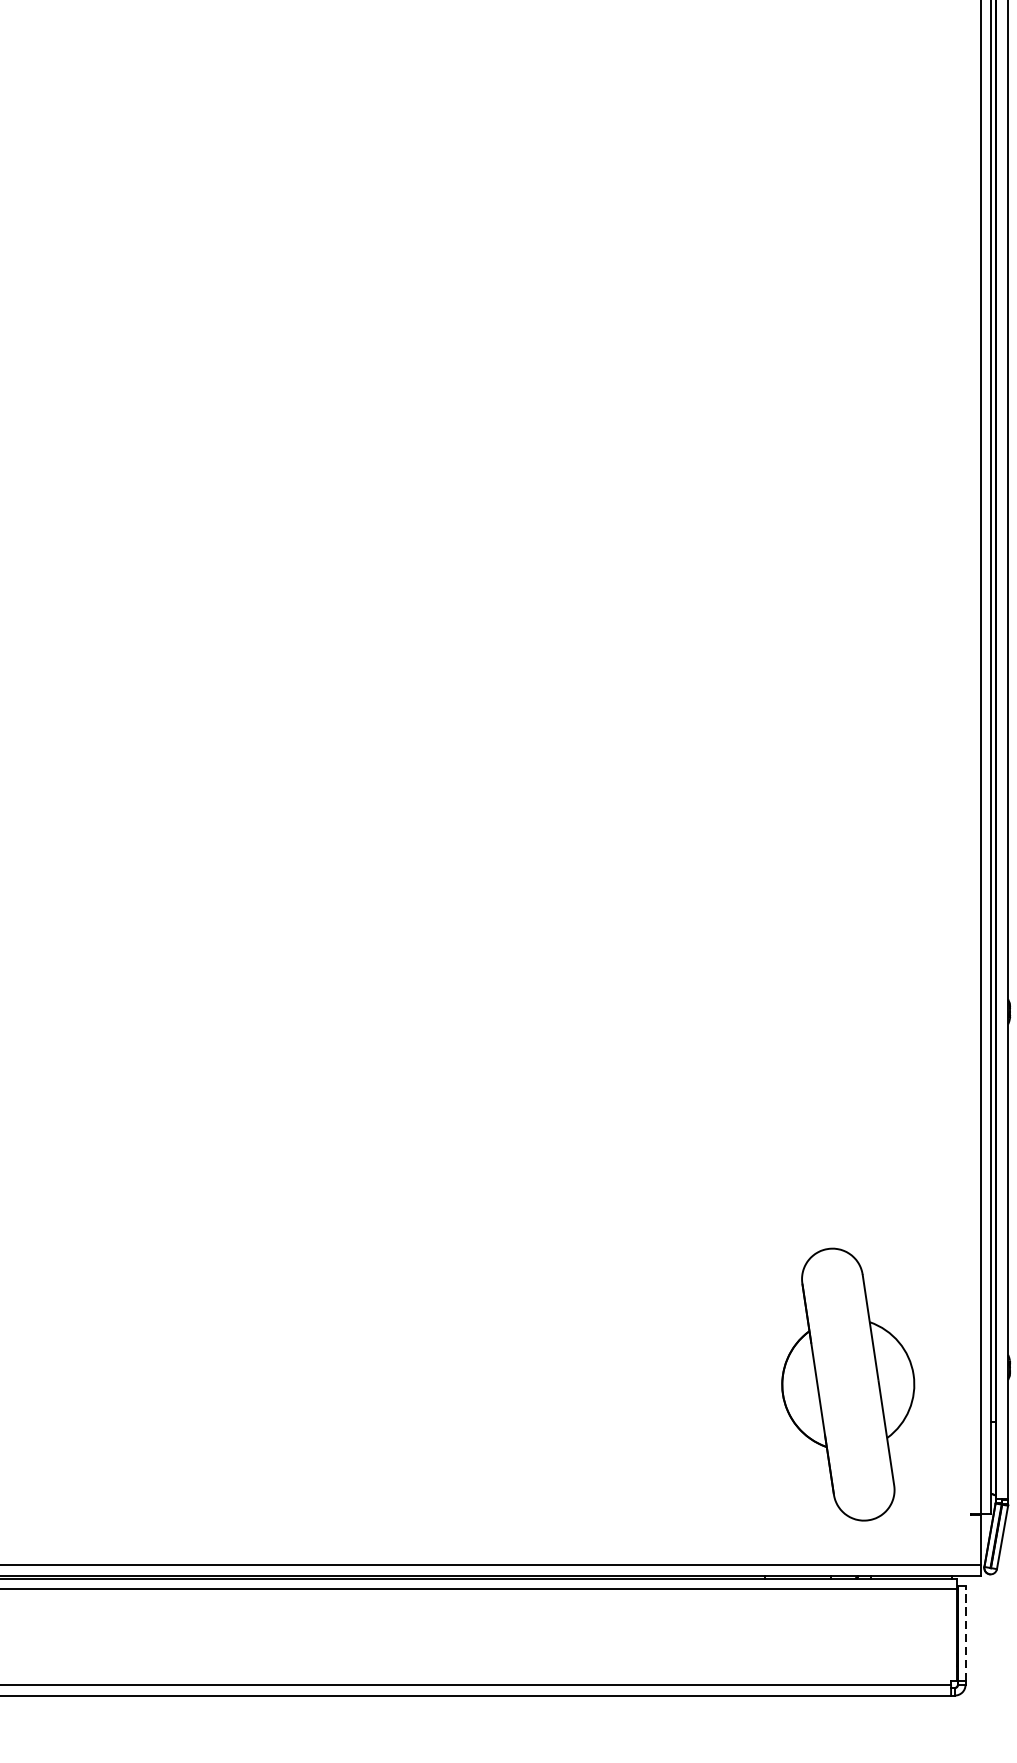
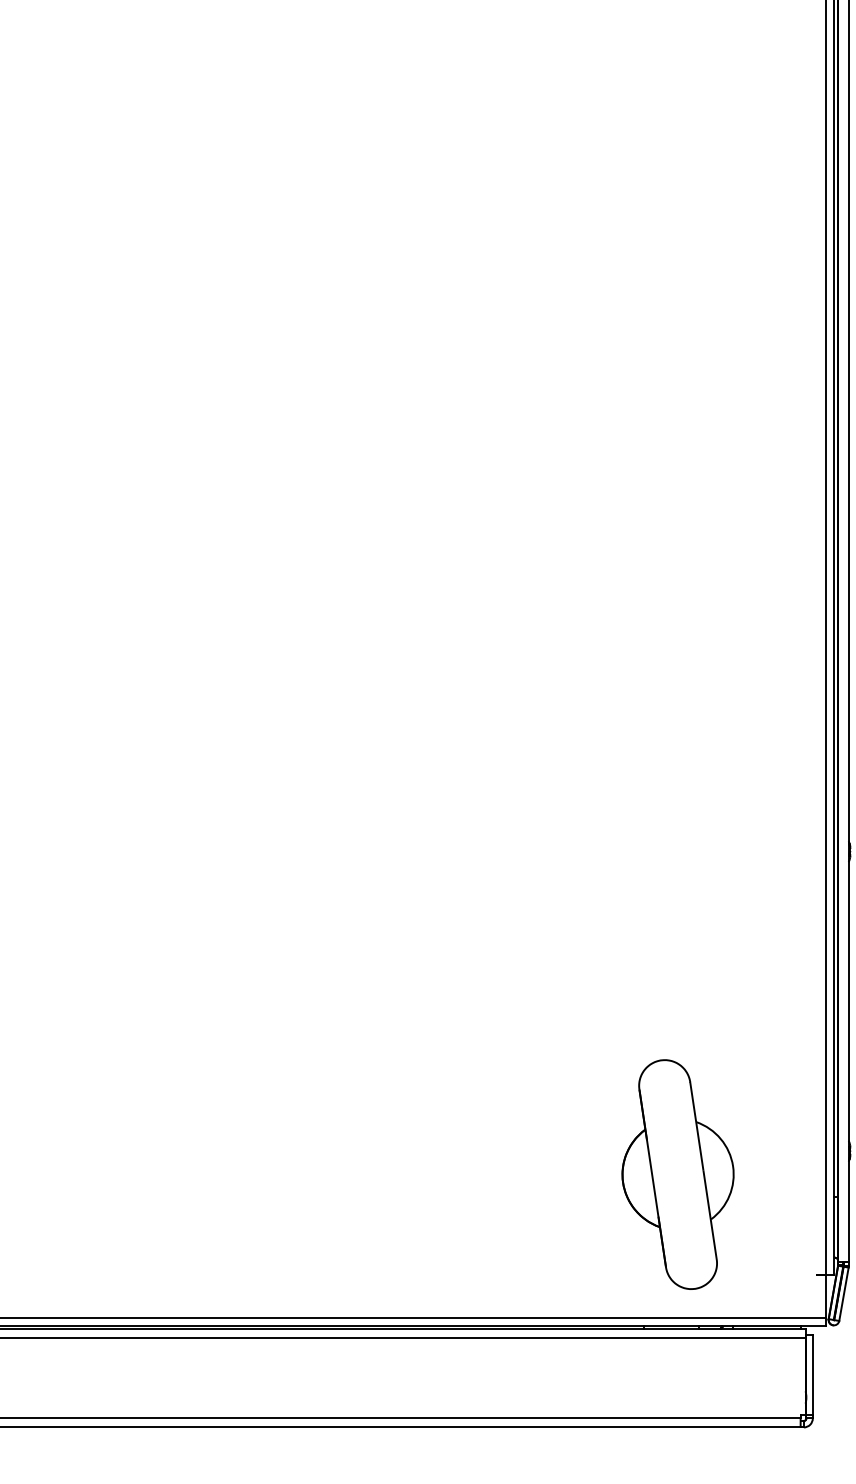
part: (847, 1384) -> (677, 1174), moved
line: (965, 1633) -> (812, 1375), dashed -> solid

